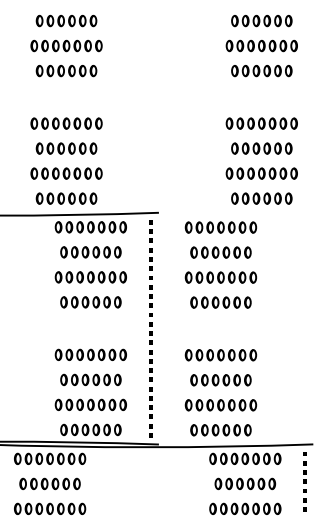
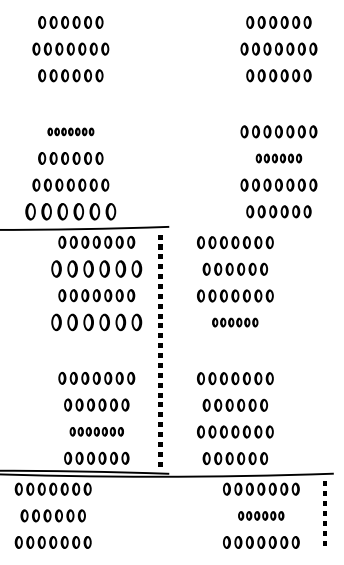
part: (66, 123) -> (70, 131), size x0.6
part: (261, 148) -> (278, 158), size x0.7
part: (66, 198) -> (70, 211), size x1.4
part: (90, 251) -> (96, 268), size x1.4
part: (90, 301) -> (96, 321), size x1.4
part: (220, 302) -> (234, 322), size x0.7
part: (90, 404) -> (96, 431), size x0.7
part: (244, 483) -> (260, 515), size x0.7

